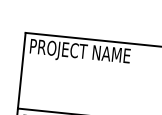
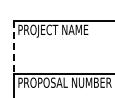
line: (22, 72) -> (14, 48), solid -> dashed

